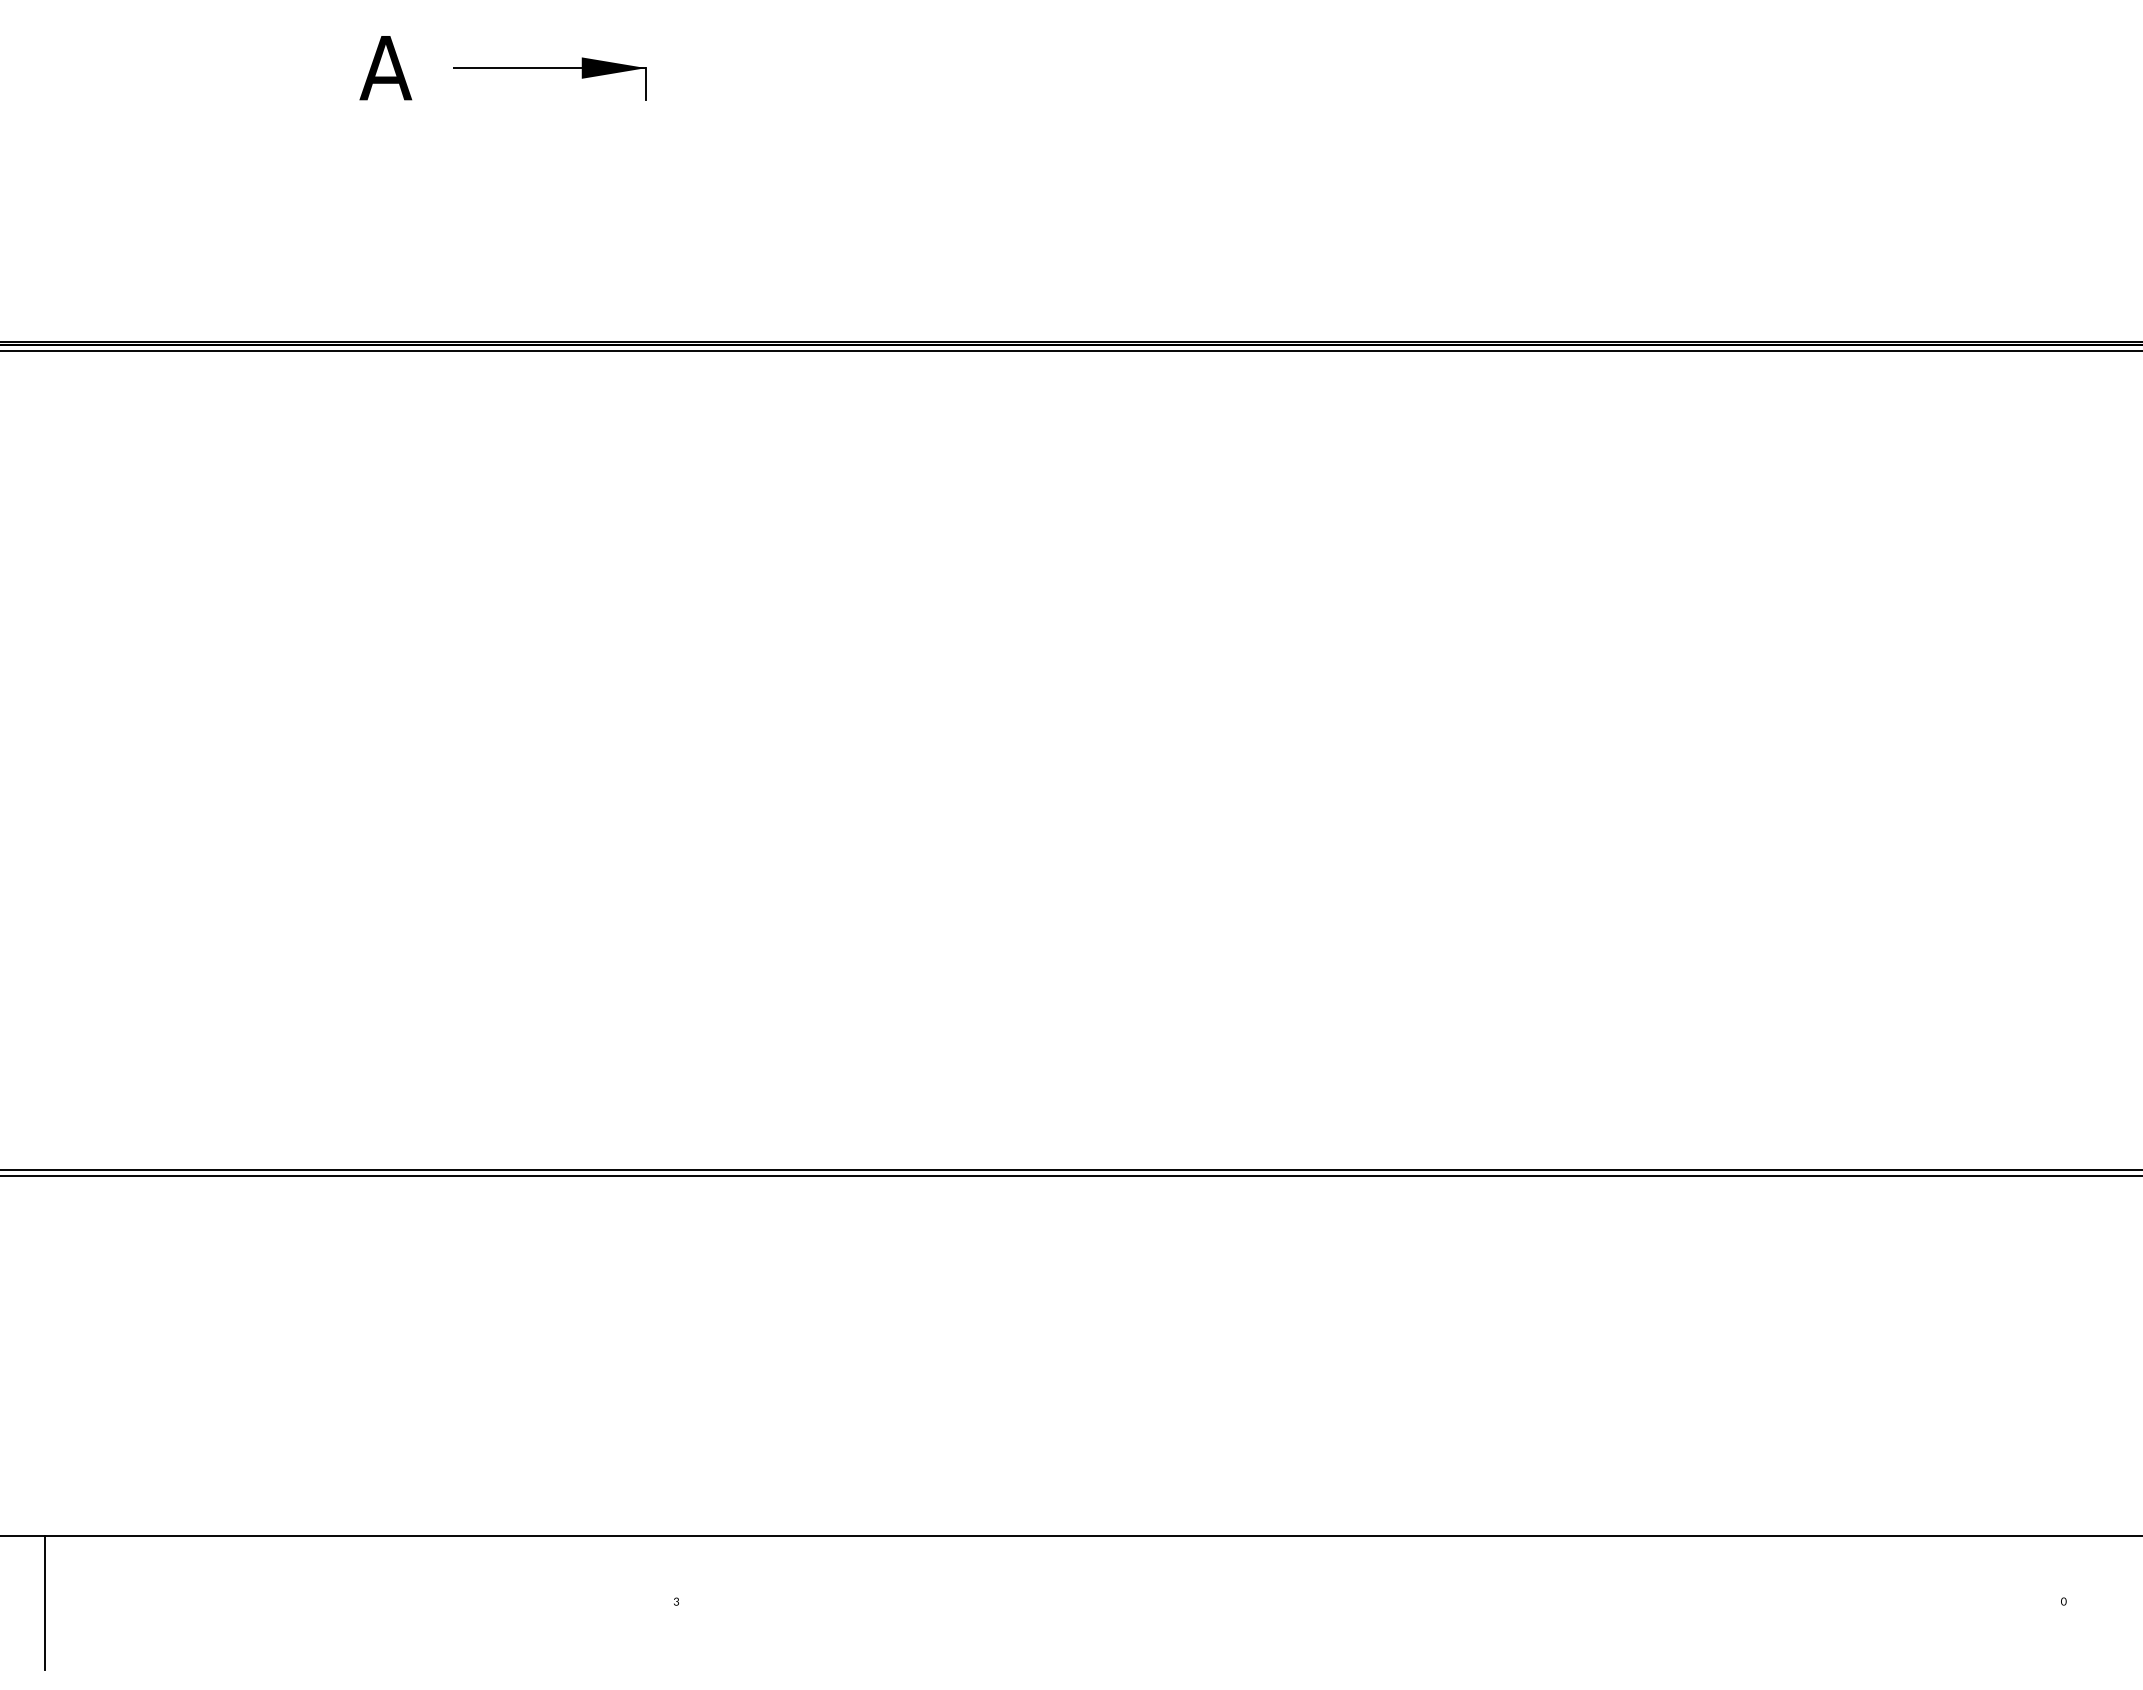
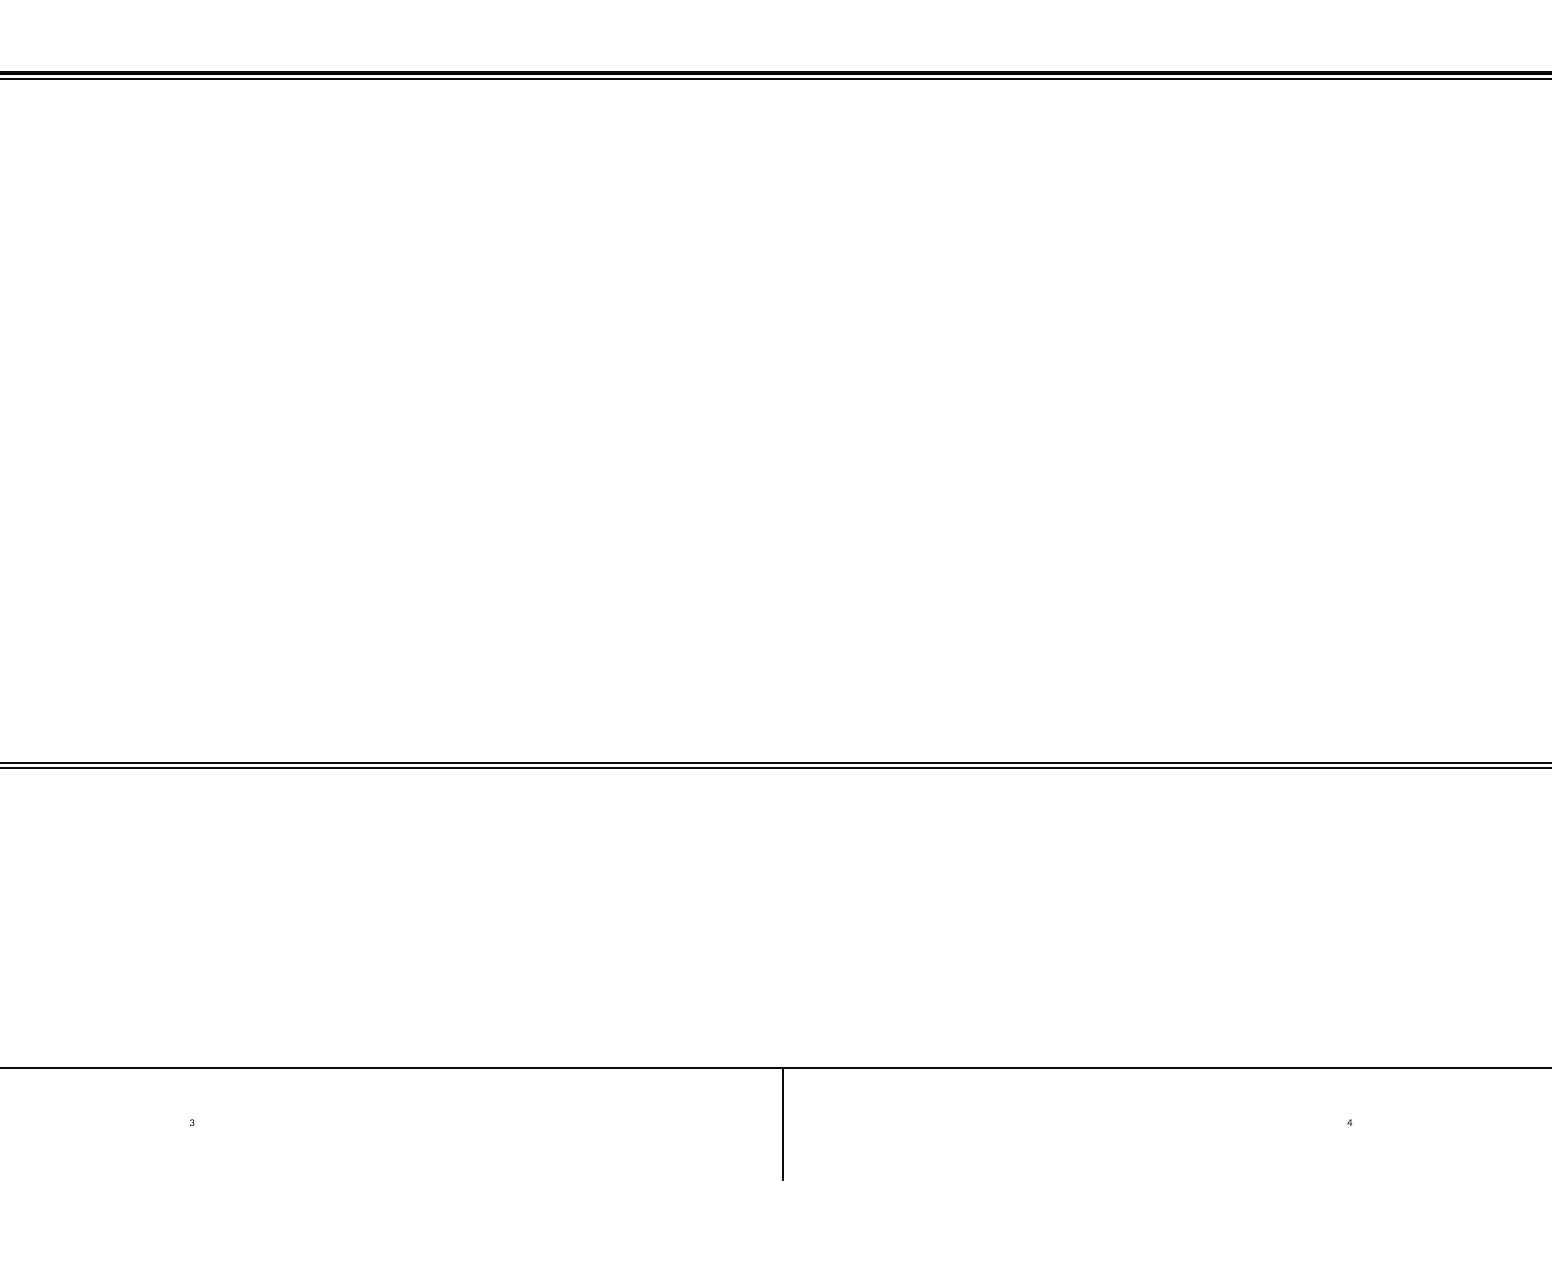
text: (2063, 1601) -> (1349, 1122), 0 -> 4
line: (1385, 1602) -> (783, 1123), added

